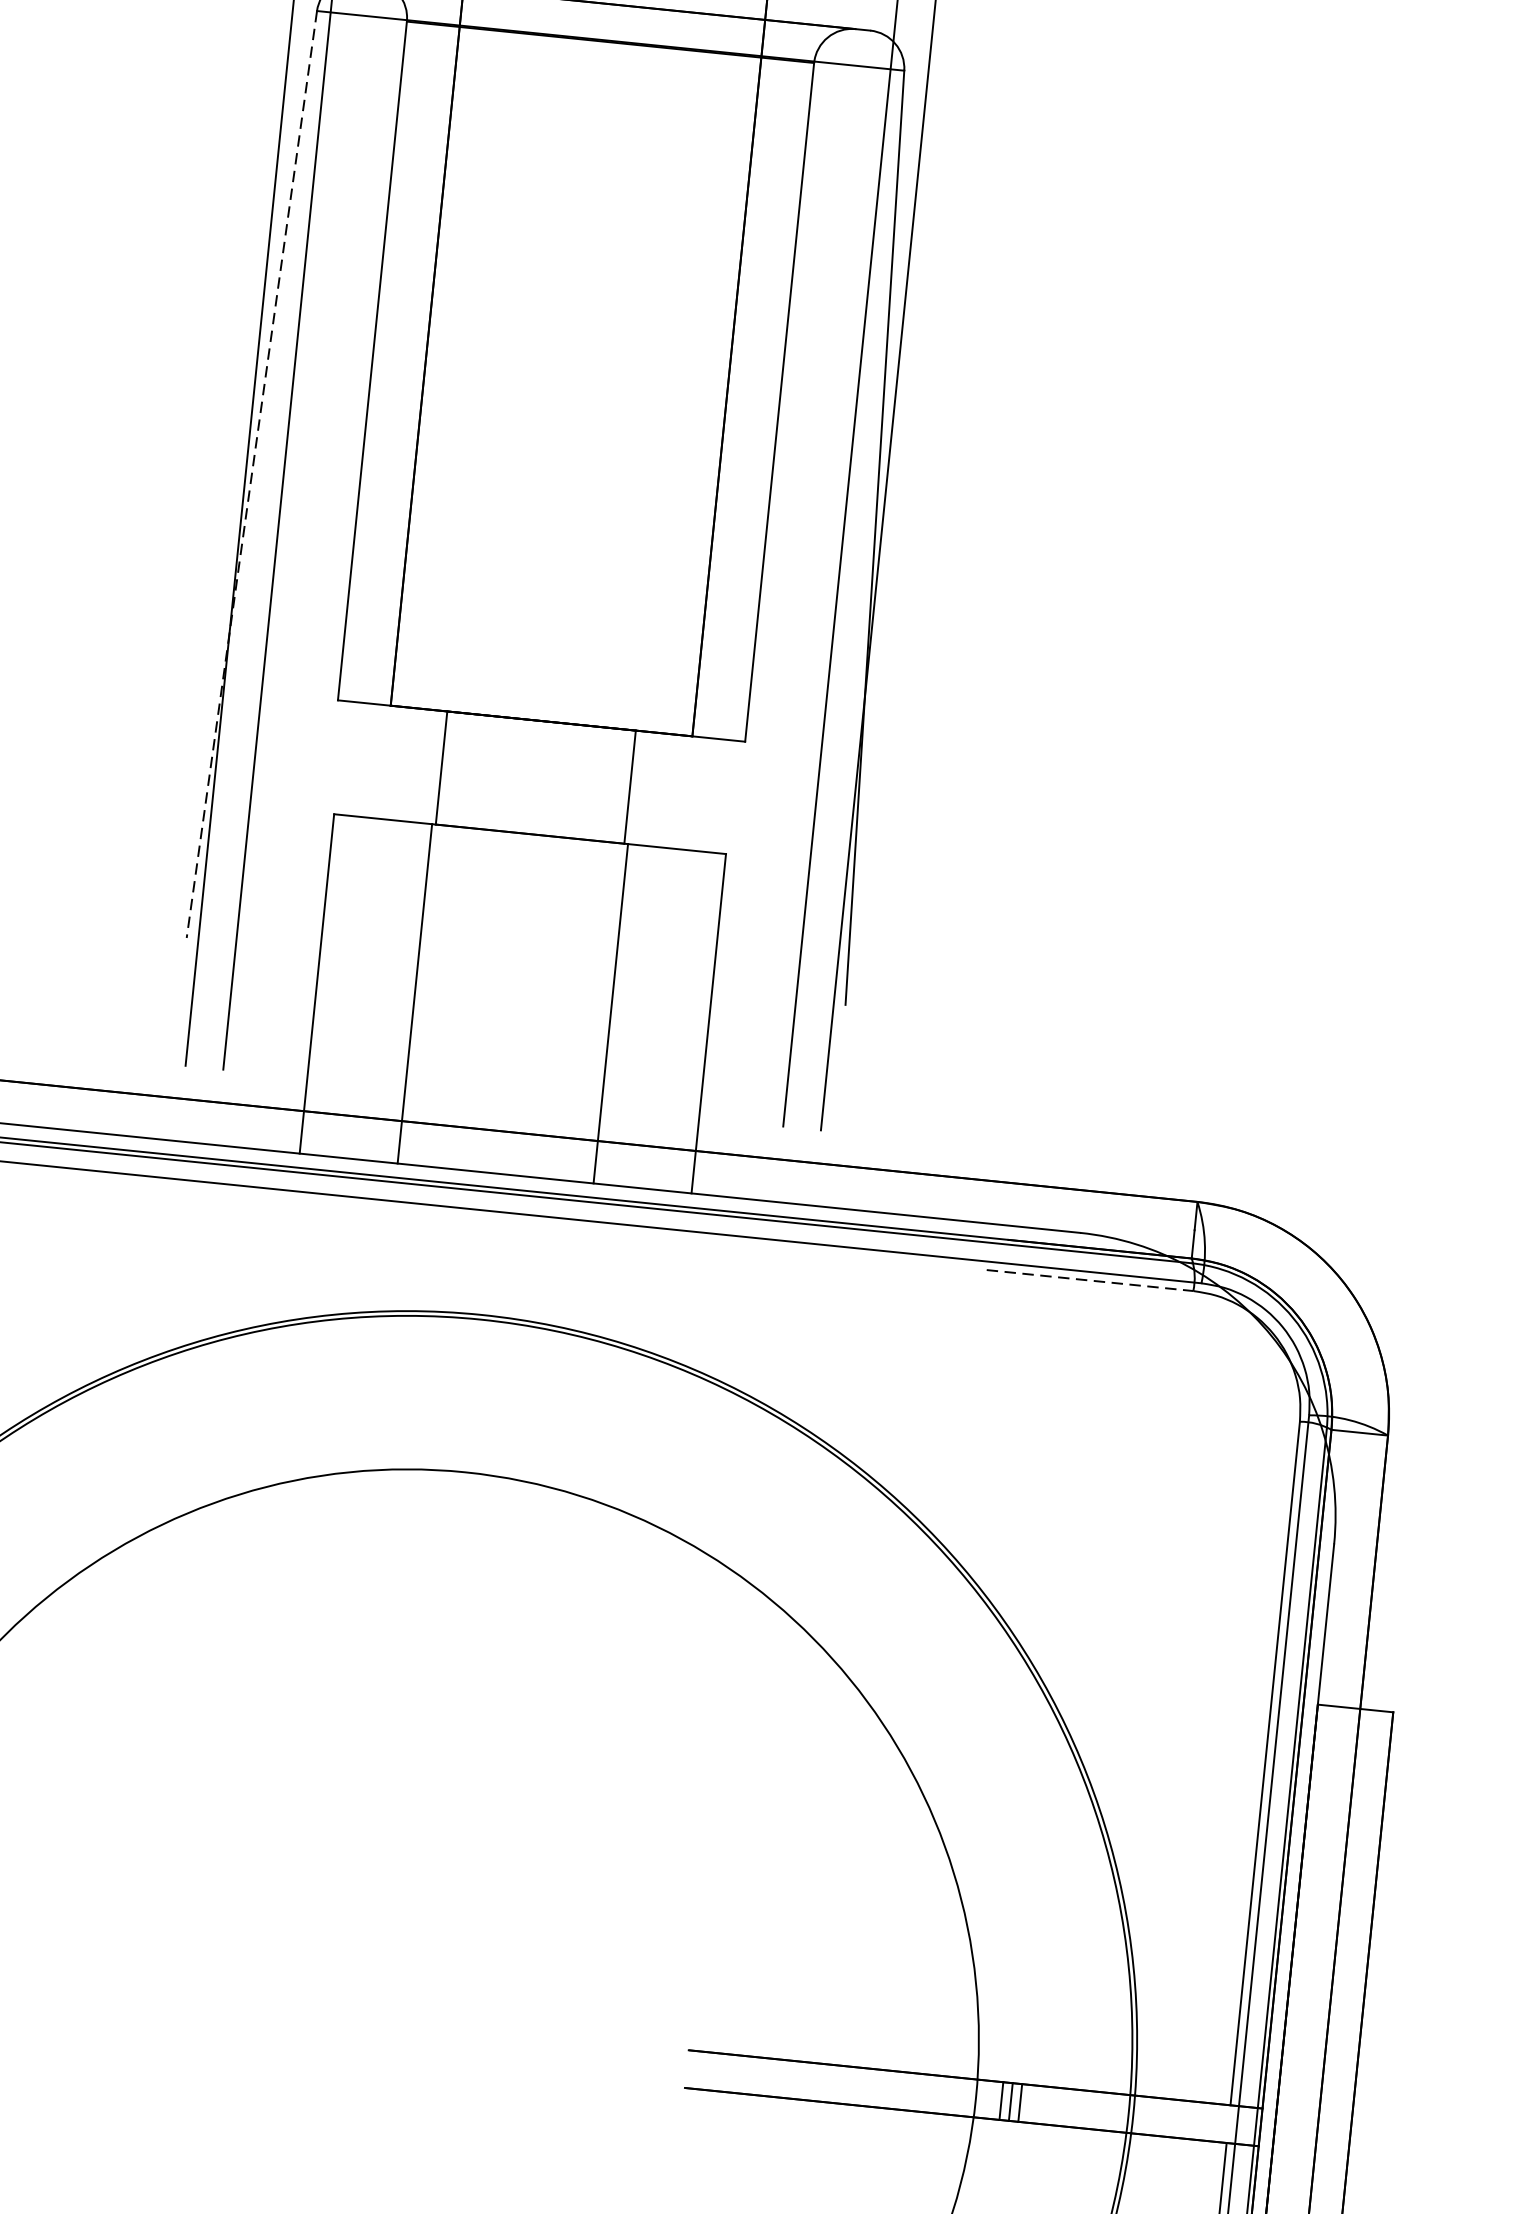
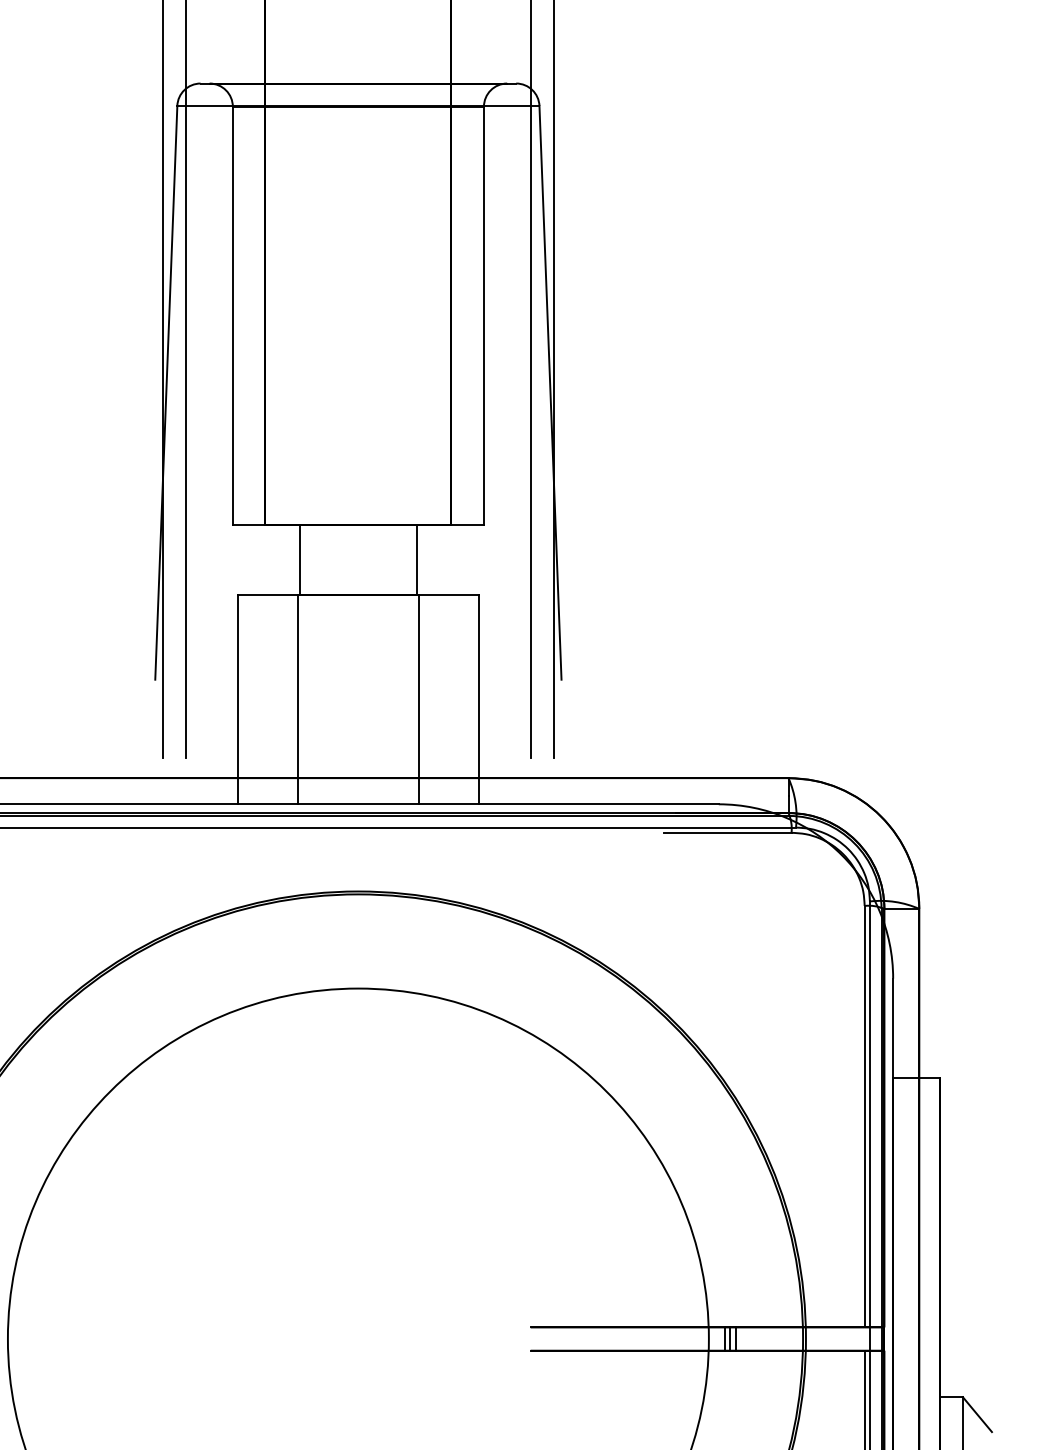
line: (252, 475) -> (166, 393), dashed -> solid
line: (1089, 1280) -> (727, 832), dashed -> solid

